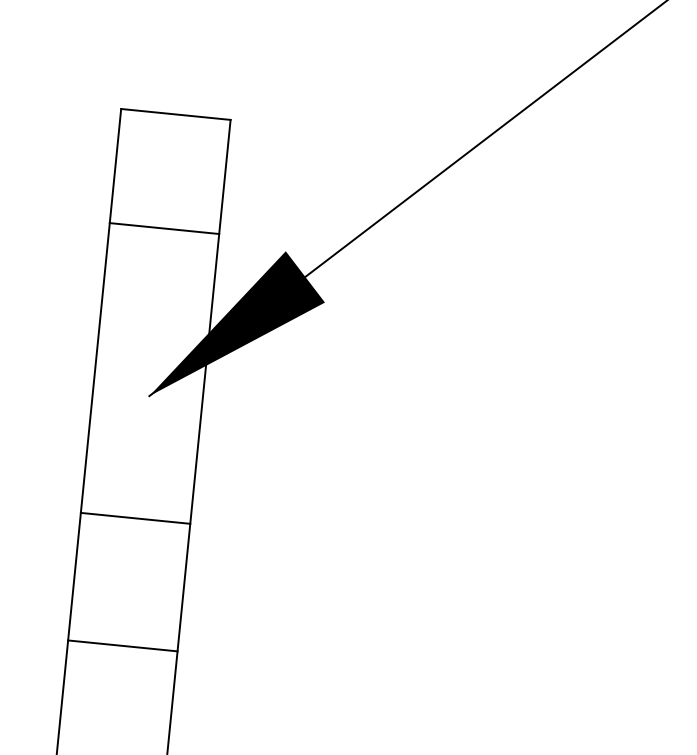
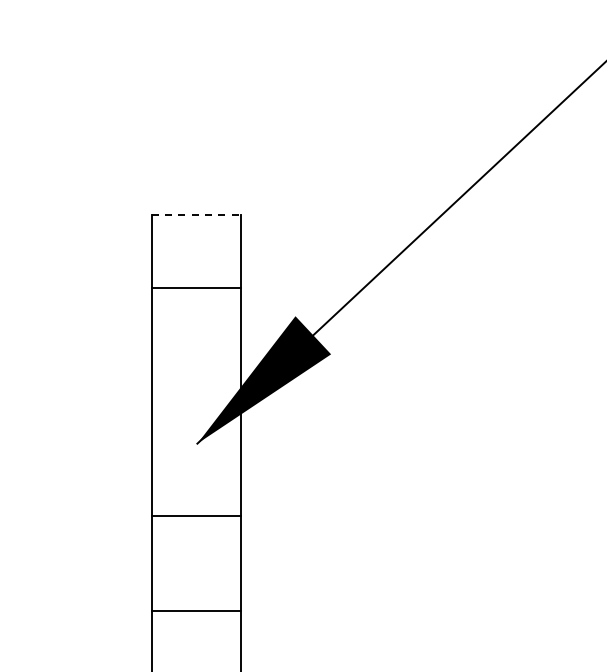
line: (176, 115) -> (196, 215), solid -> dashed
line: (163, 228) -> (195, 287), moved
line: (134, 518) -> (195, 516), moved
line: (122, 645) -> (195, 610), moved

